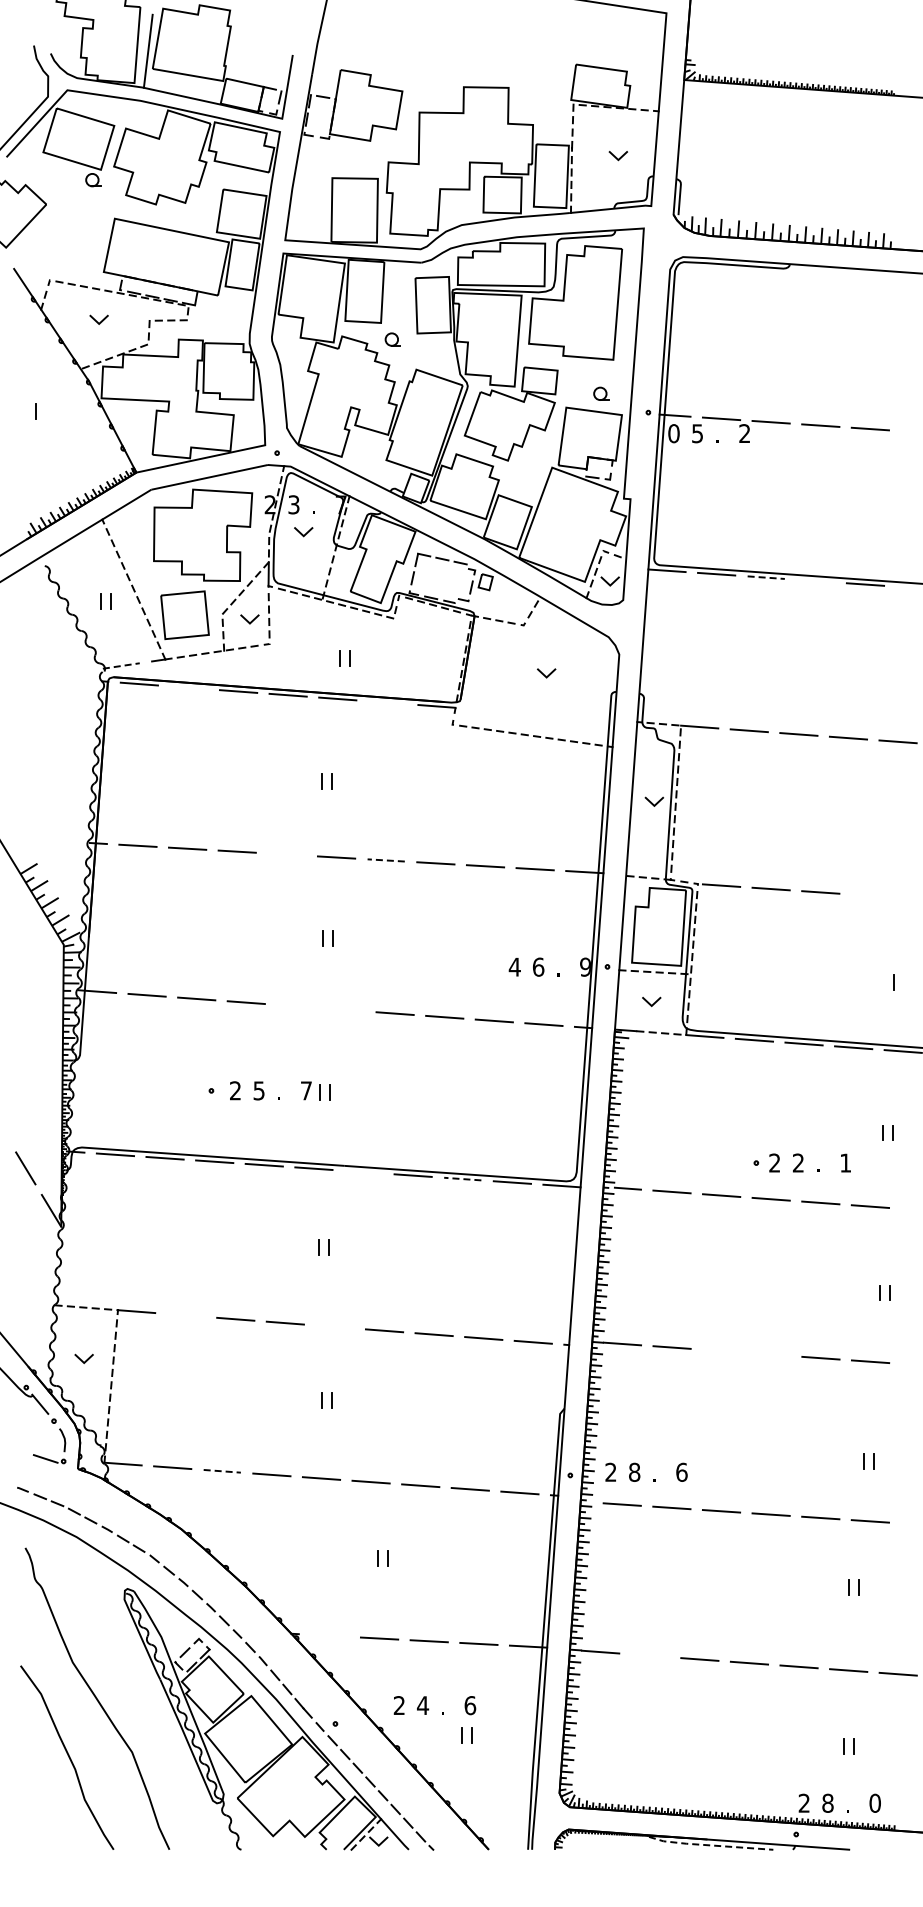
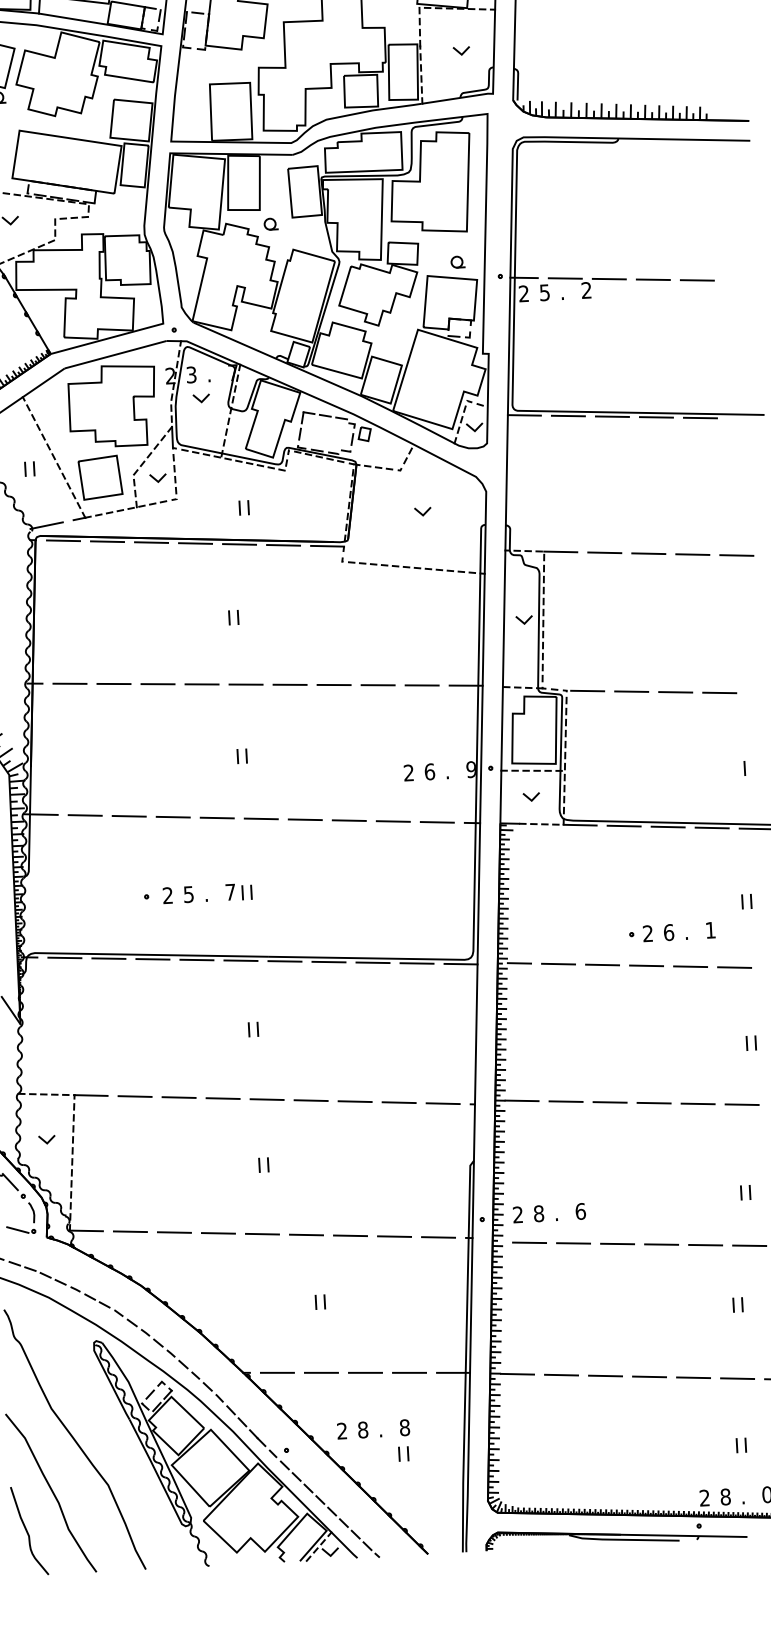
text: (673, 433) -> (523, 293), 0 -> 2
line: (766, 577) -> (612, 416), dashed -> solid
line: (815, 580) -> (656, 416), added
line: (121, 666) -> (46, 526), dashed -> solid
line: (188, 687) -> (107, 541), added
line: (386, 702) -> (282, 545), added
line: (286, 854) -> (201, 684), added
line: (386, 860) -> (290, 684), dashed -> solid
line: (870, 895) -> (719, 692), added
text: (514, 966) -> (408, 772), 4 -> 2
line: (295, 1005) -> (216, 817), added
line: (345, 1009) -> (261, 818), added
text: (798, 1162) -> (668, 932), 2 -> 6
line: (363, 1171) -> (284, 960), added
line: (462, 1179) -> (372, 963), dashed -> solid
line: (185, 1315) -> (134, 1096), added
line: (334, 1326) -> (266, 1099), added
line: (721, 1350) -> (609, 1101), added
line: (770, 1354) -> (653, 1103), added
line: (222, 1471) -> (174, 1232), dashed -> solid
line: (329, 1635) -> (277, 1372), added
line: (649, 1655) -> (560, 1374), added
text: (423, 1705) -> (363, 1429), 4 -> 8
text: (470, 1705) -> (405, 1427), 6 -> 8
curve: (38, 1798) -> (27, 1530), added
line: (709, 1845) -> (622, 1539), dashed -> solid

